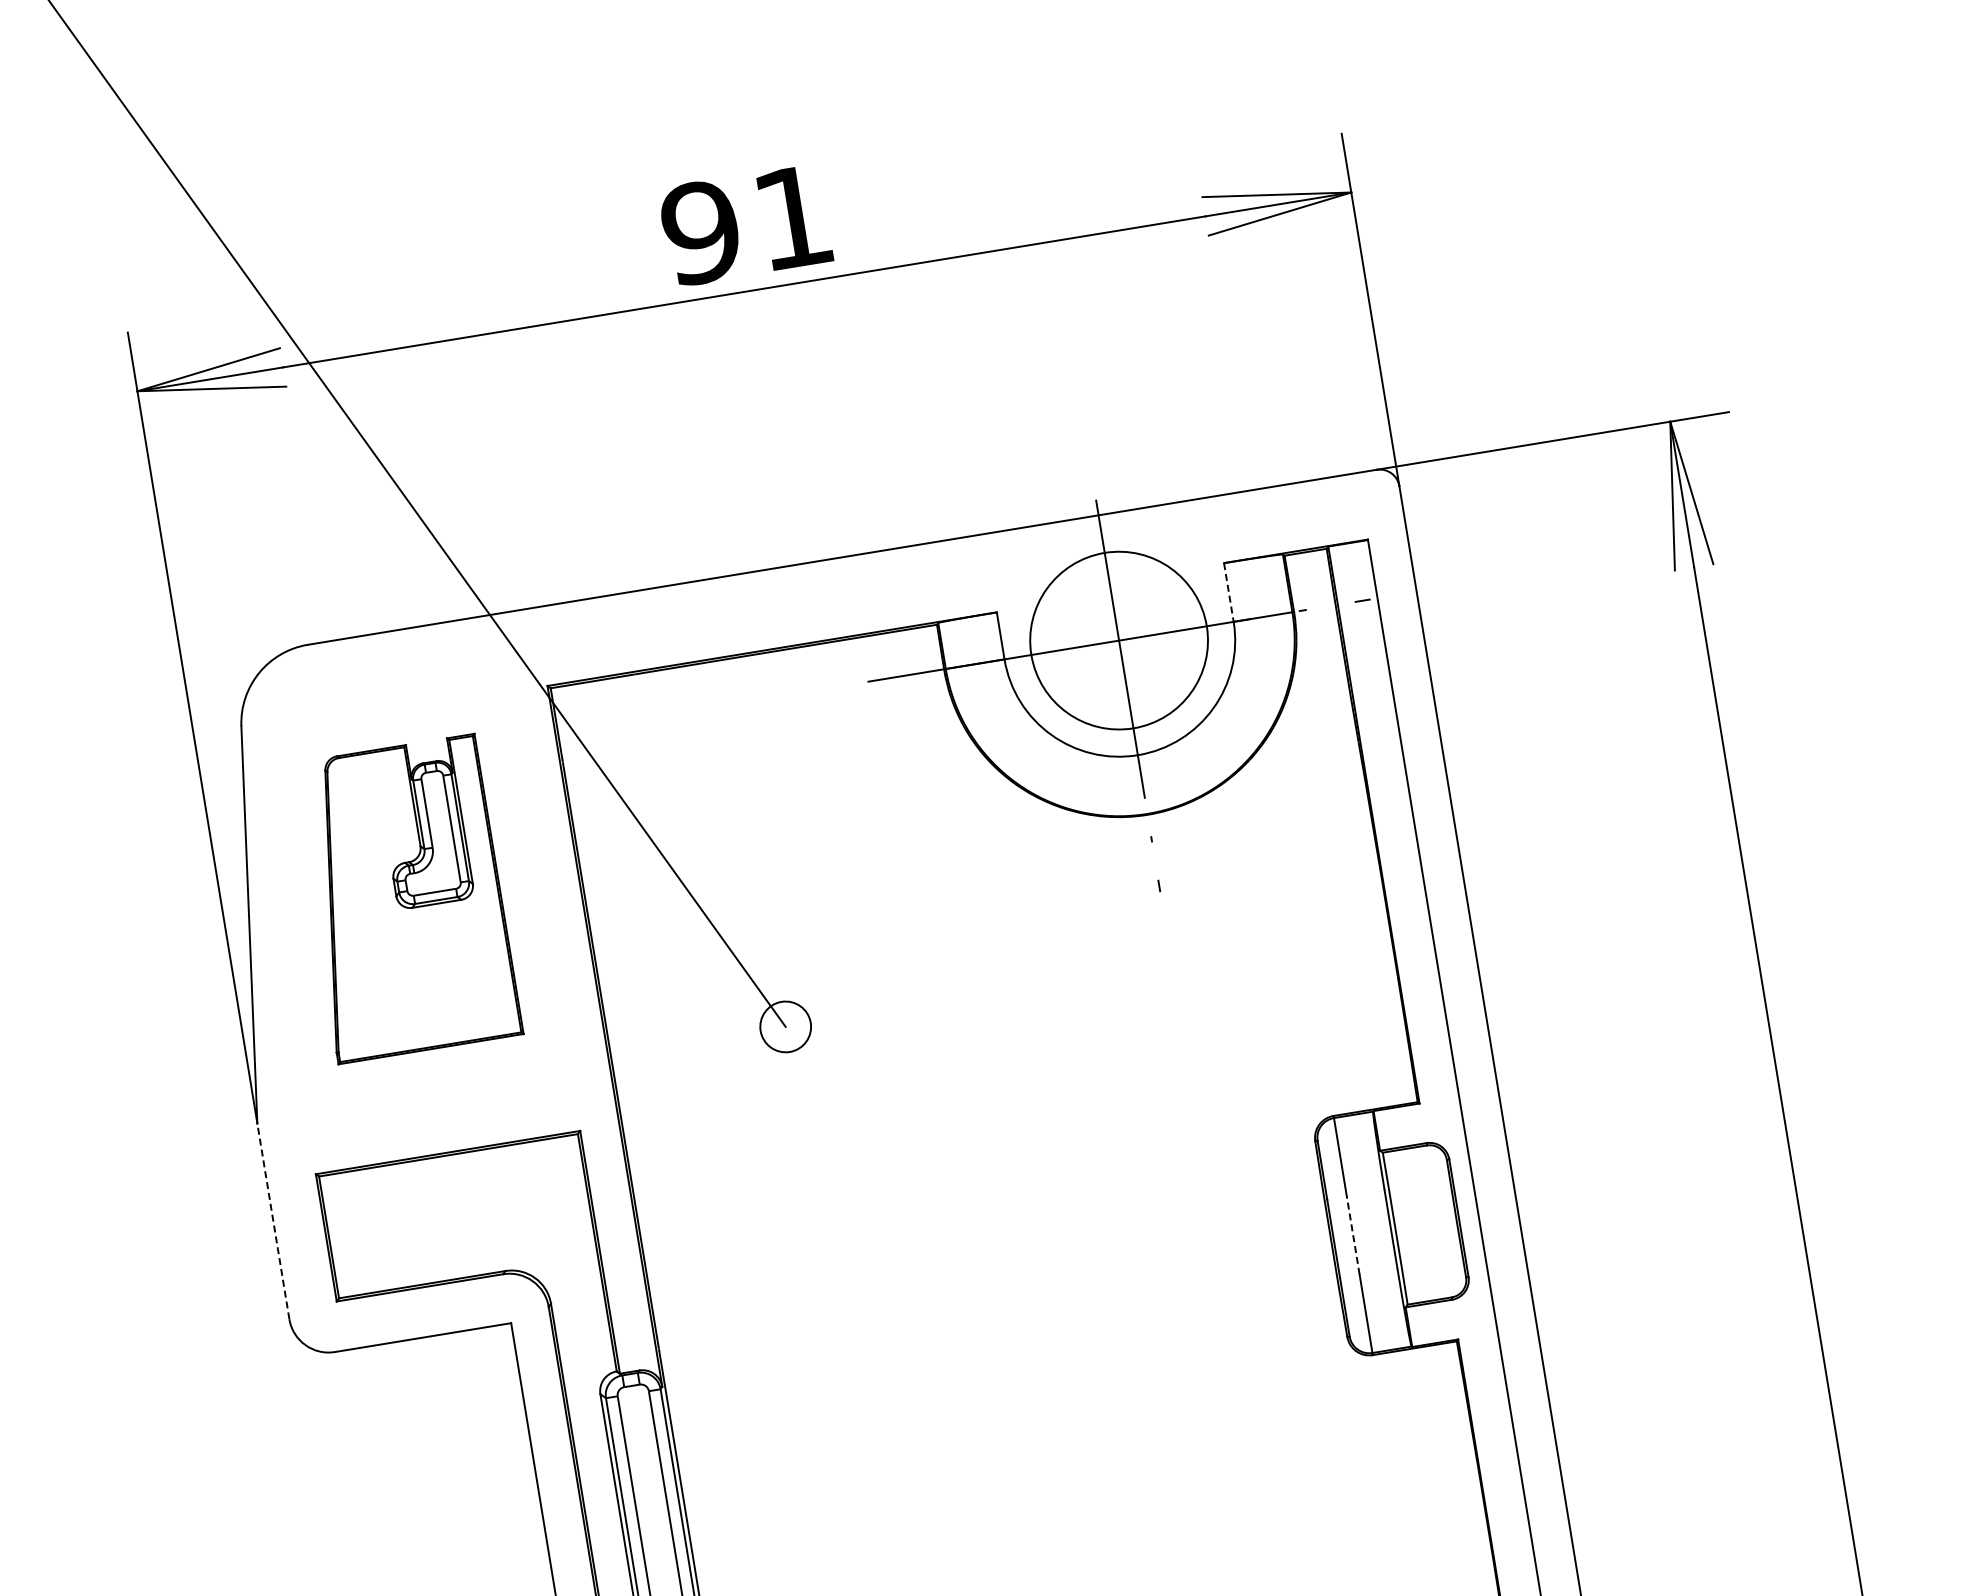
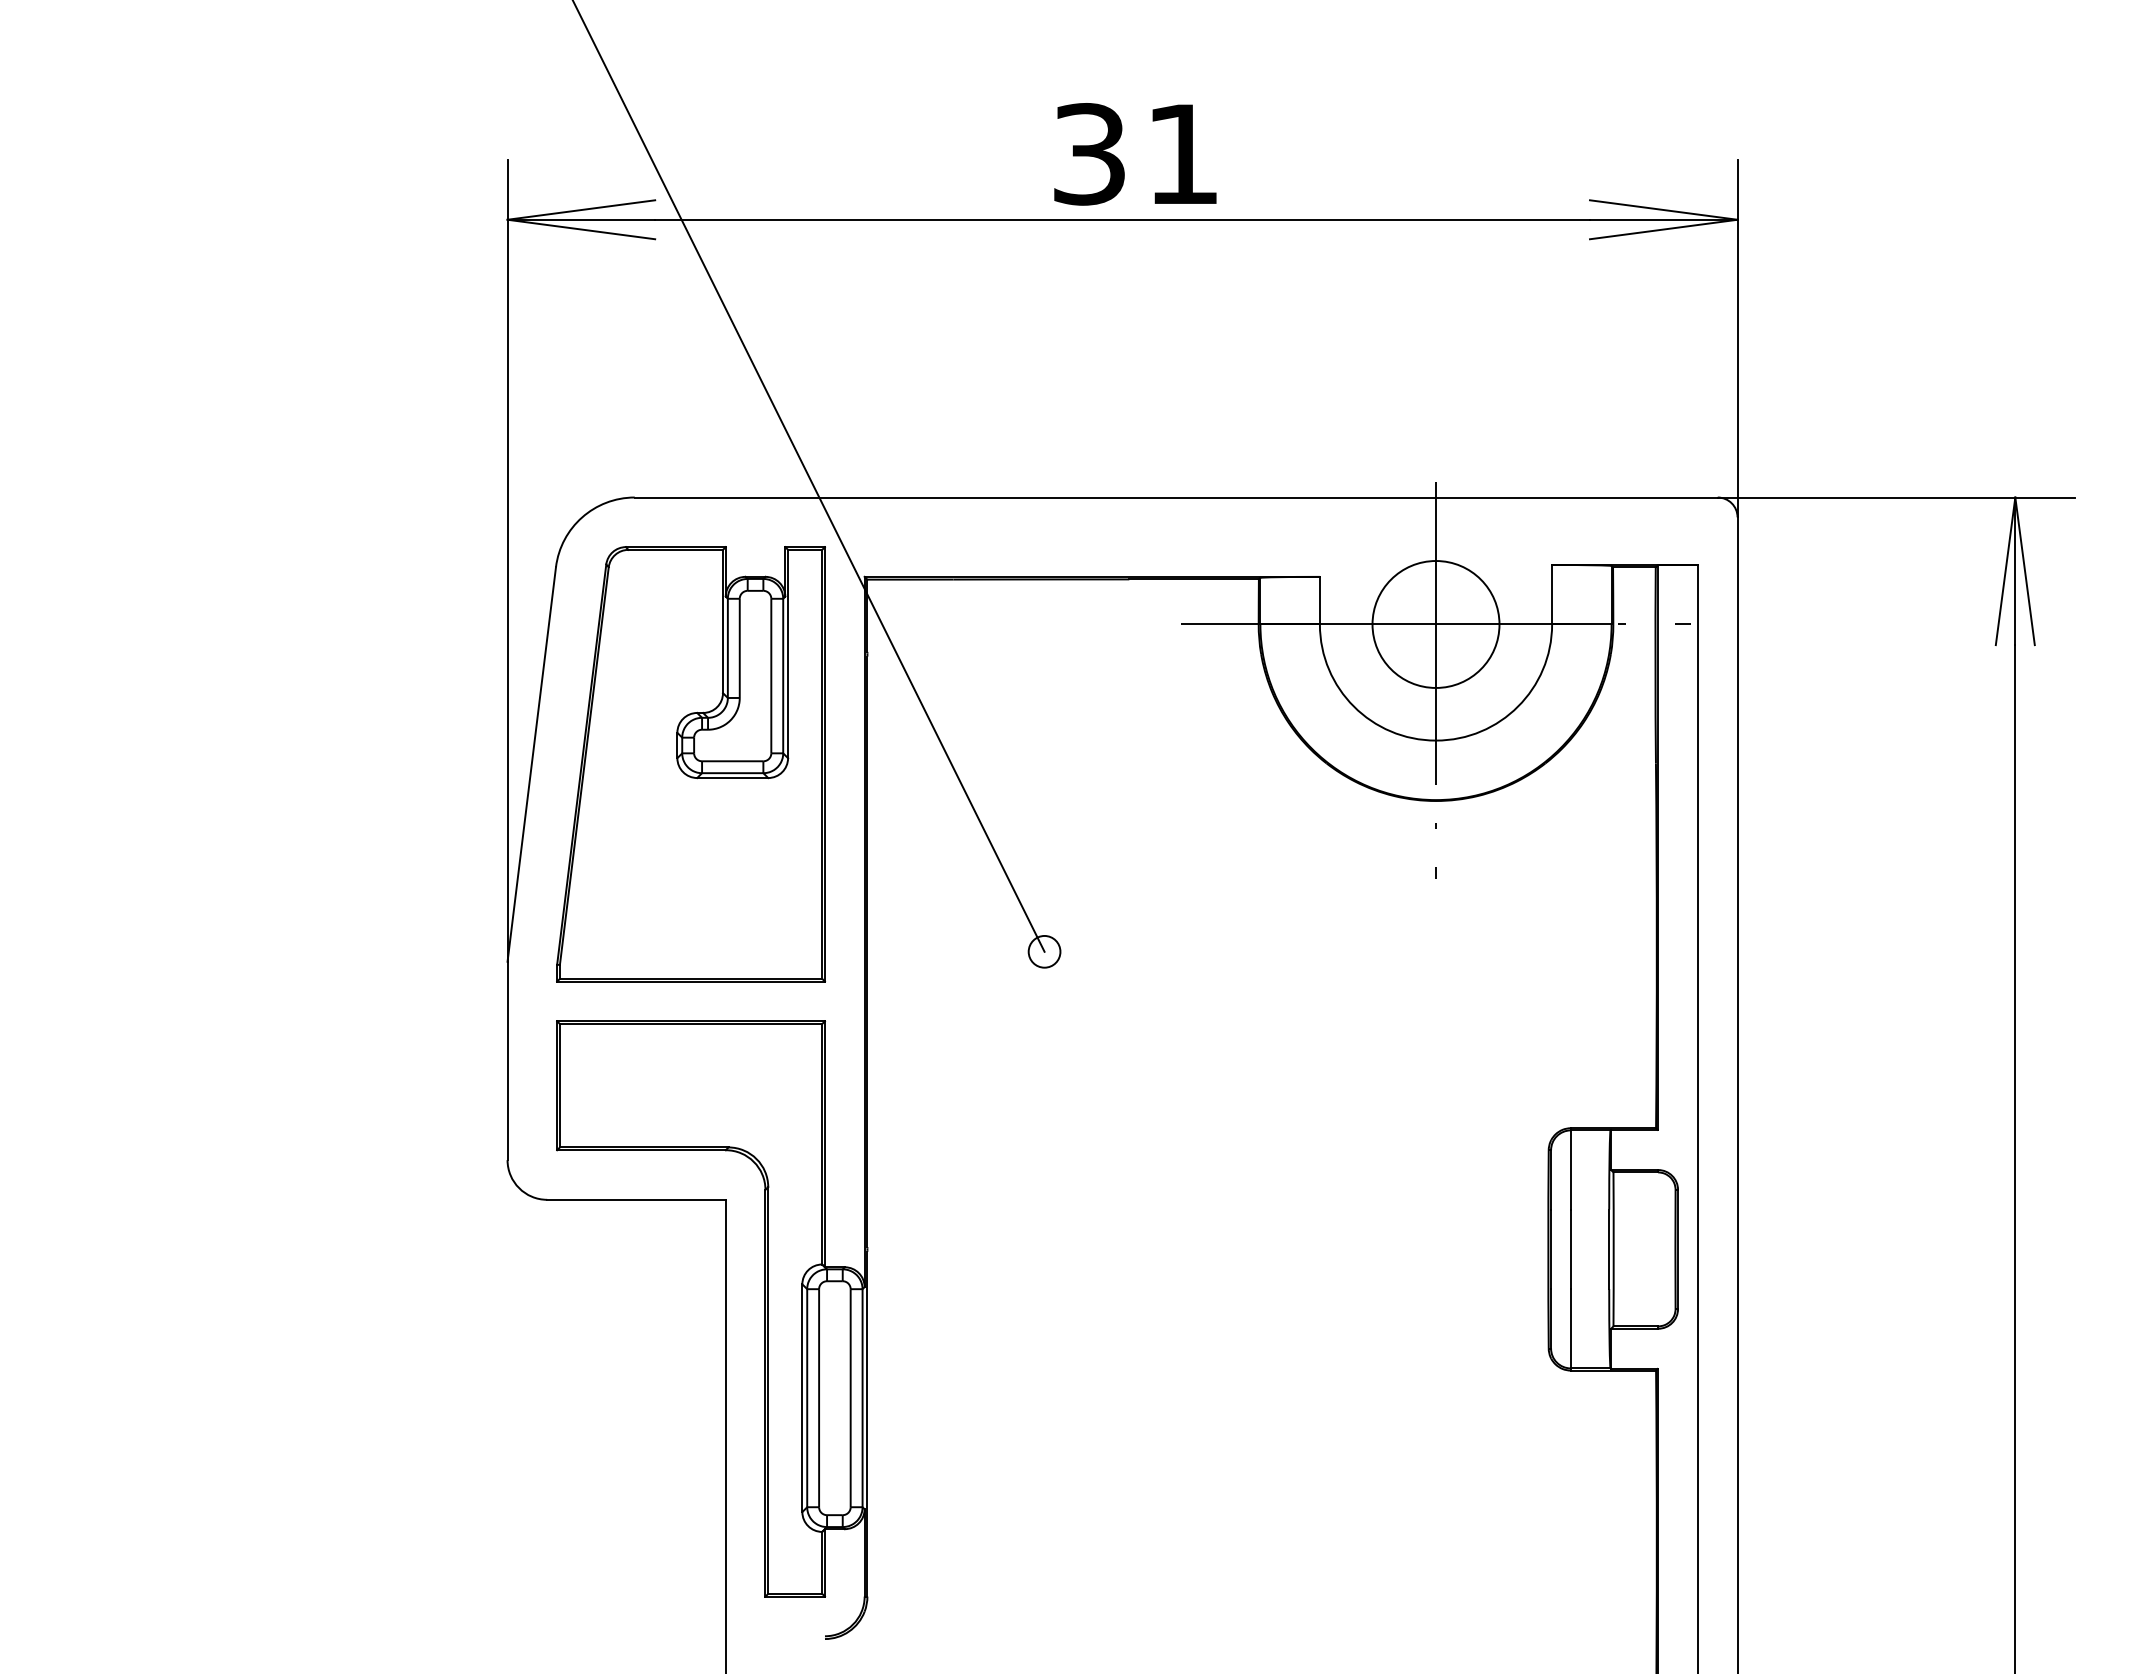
text: (701, 232) -> (1089, 154), 91 -> 31
line: (1229, 592) -> (1552, 594), dashed -> solid
circle: (1118, 640) -> (1435, 624), size x0.71
part: (406, 899) -> (690, 764), size x1.43
circle: (785, 1026) -> (1044, 951), size x0.62
line: (273, 1220) -> (507, 1060), dashed -> solid
line: (1352, 1235) -> (1570, 1249), dashed -> solid

